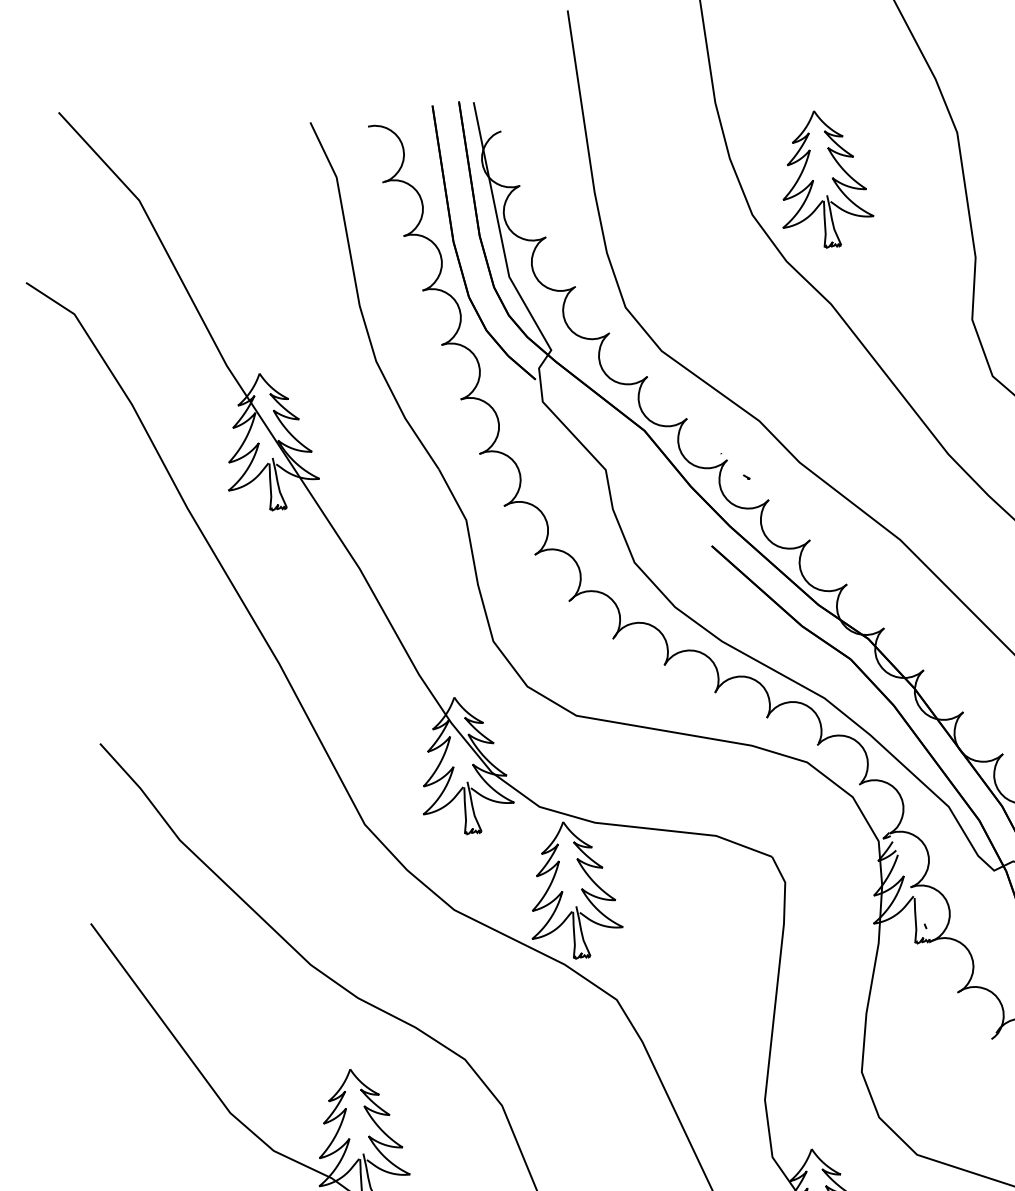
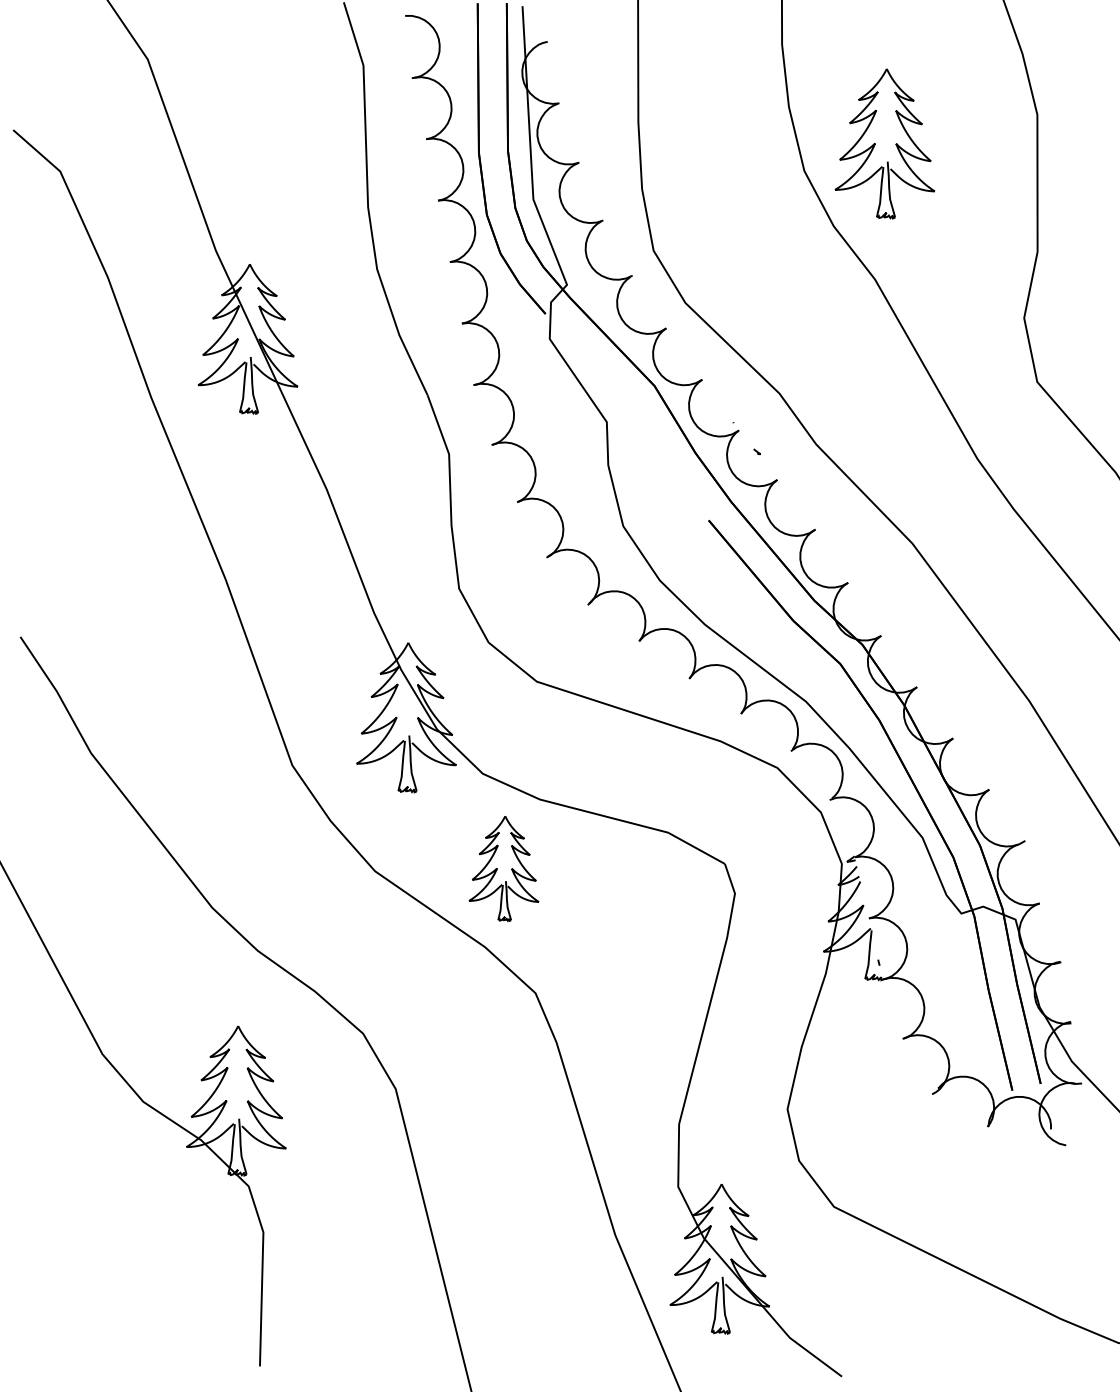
part: (570, 890) -> (503, 868), size x0.7

